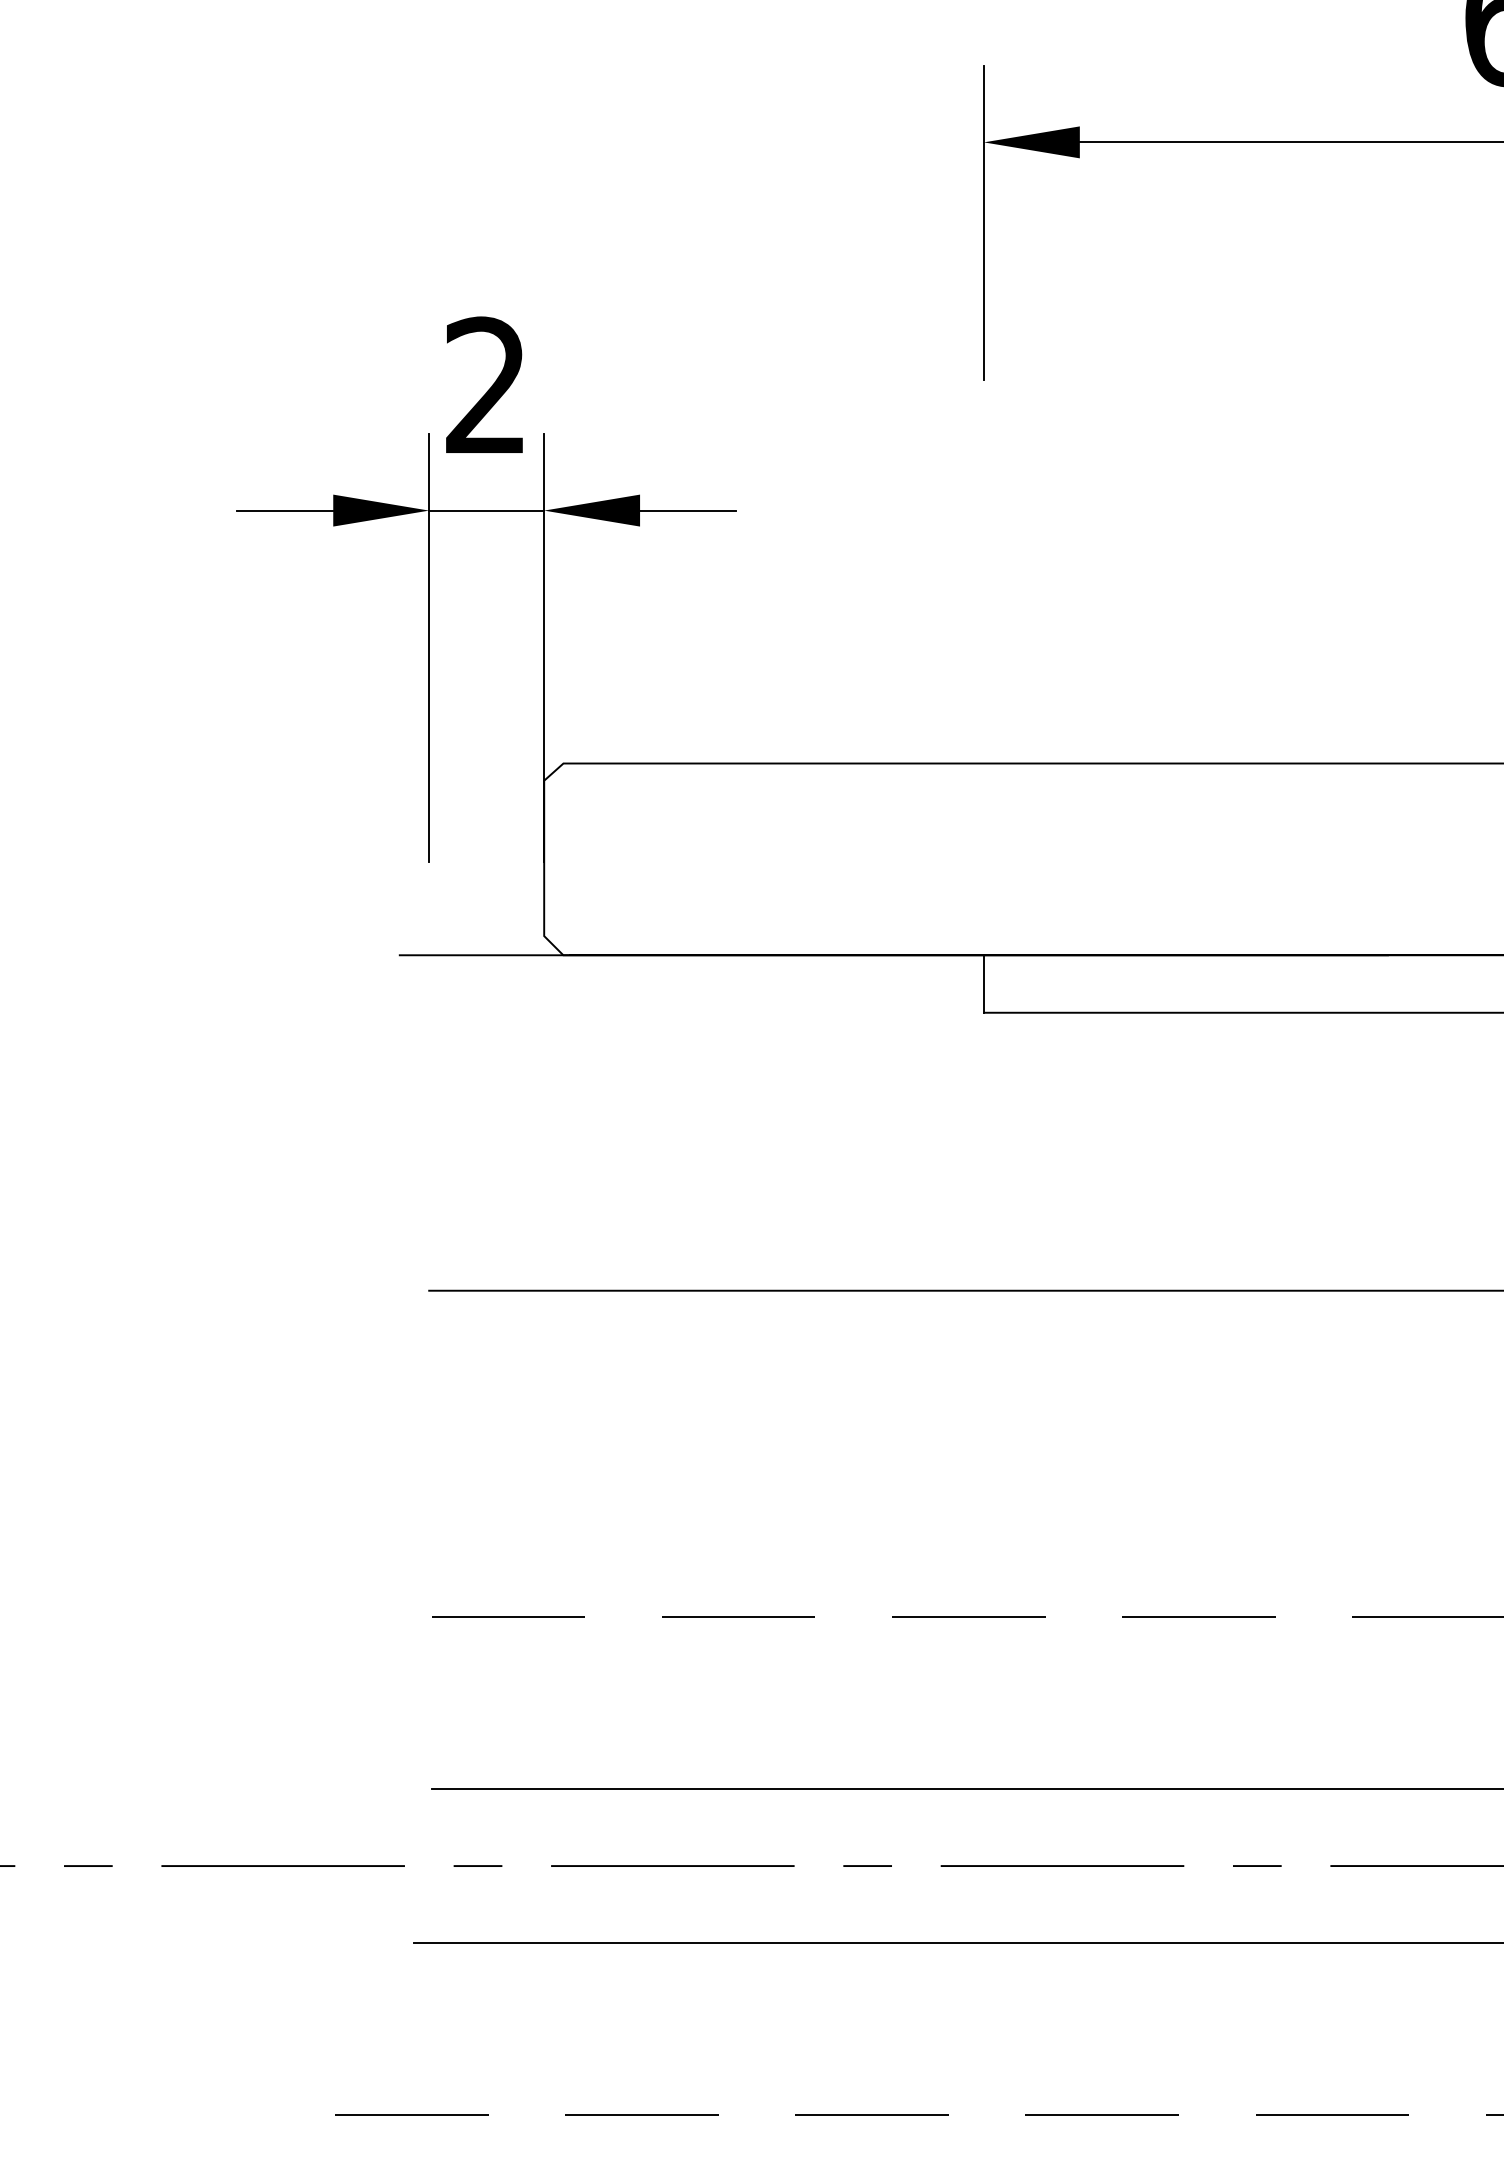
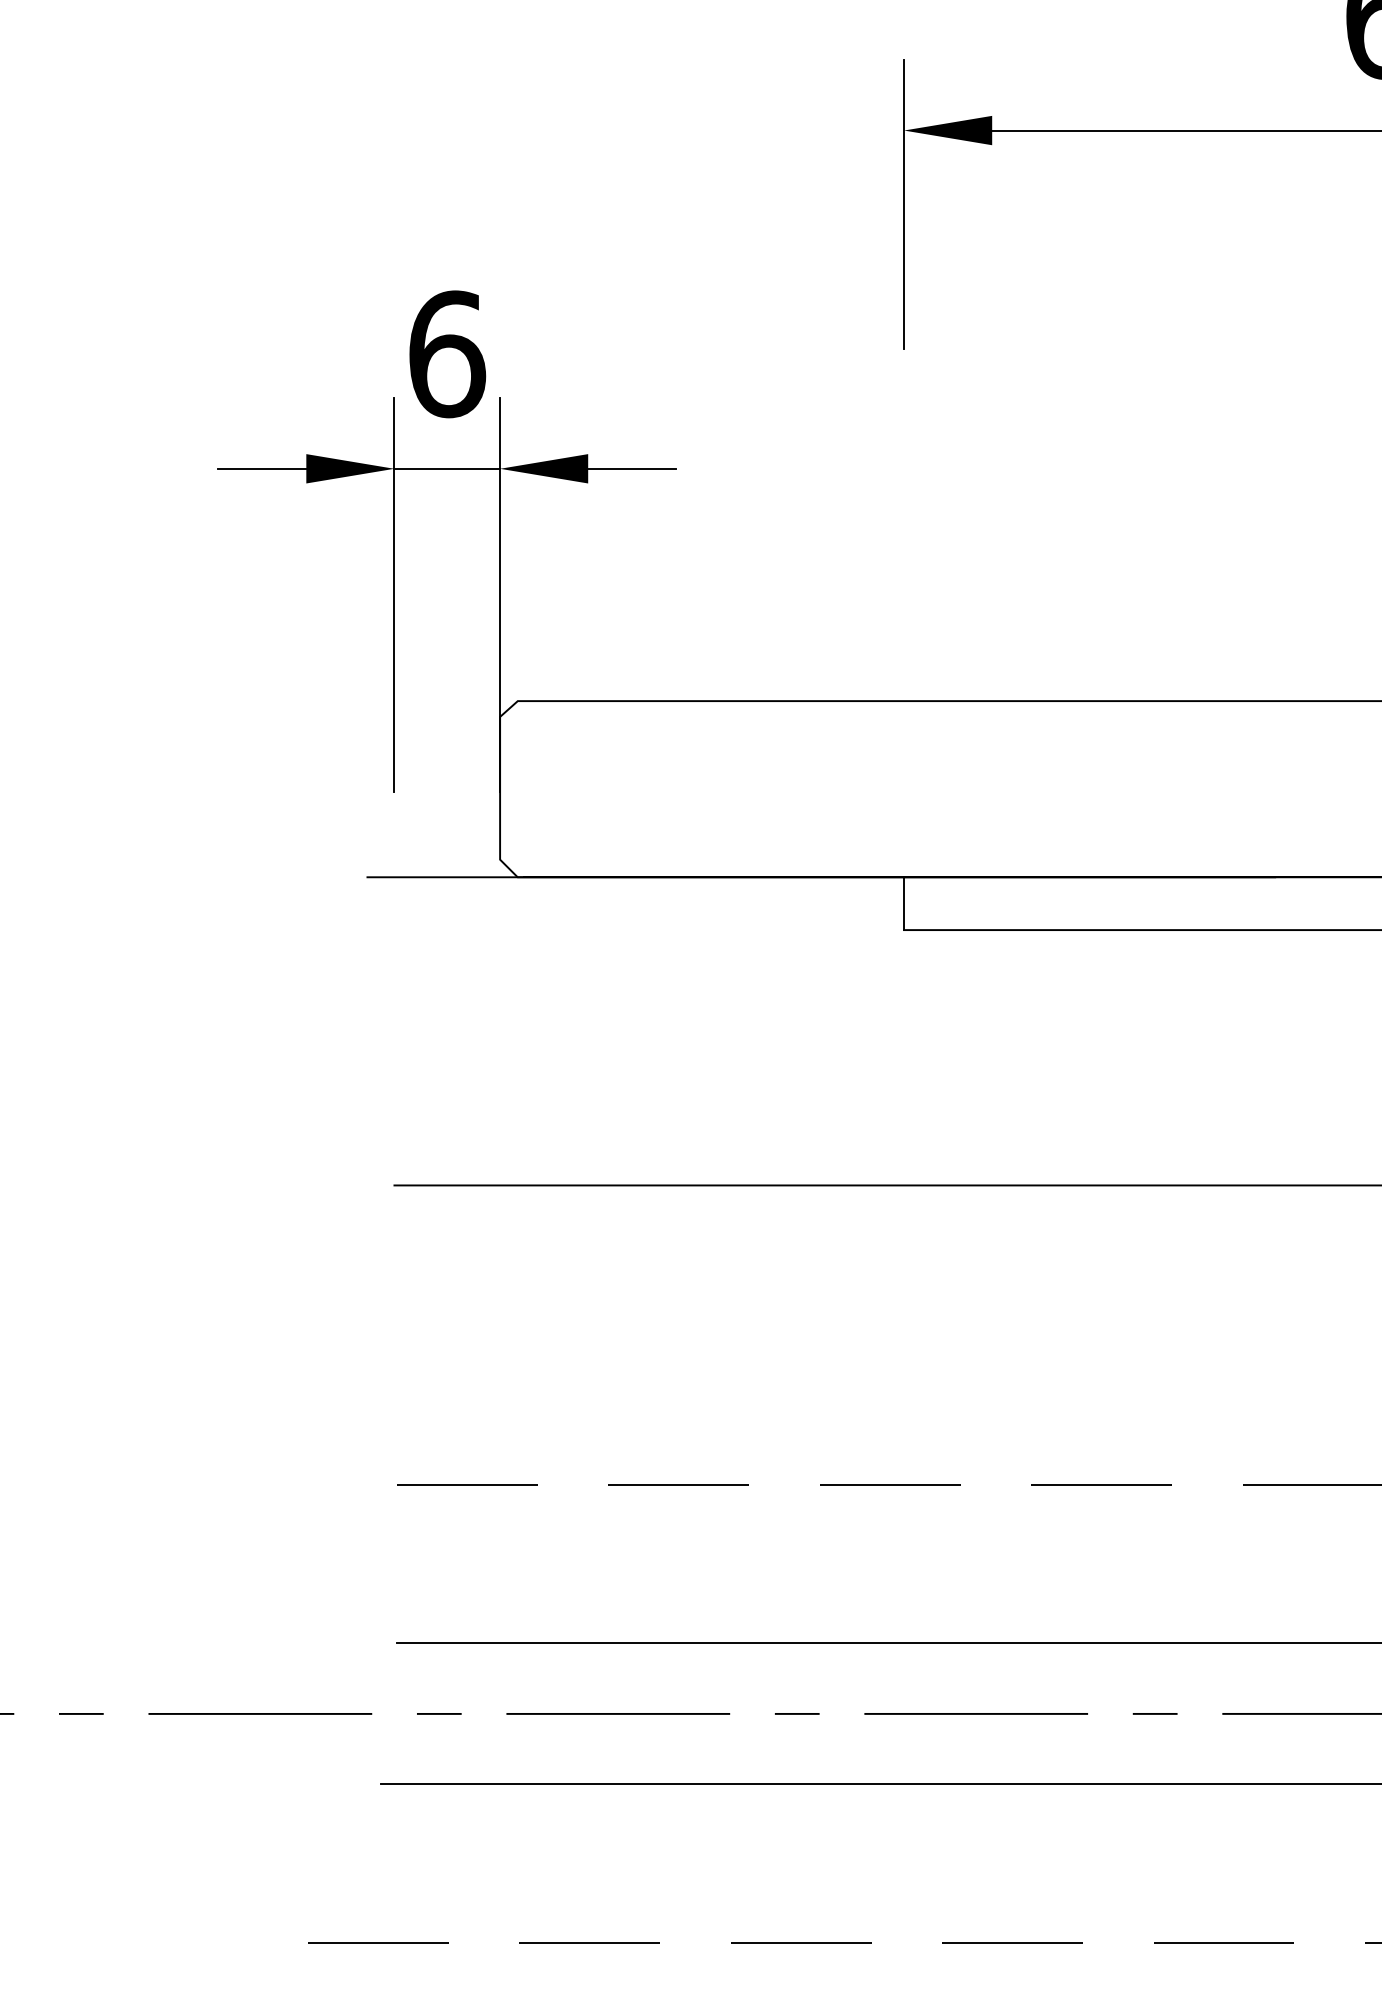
text: (486, 386) -> (447, 354), 2 -> 6

